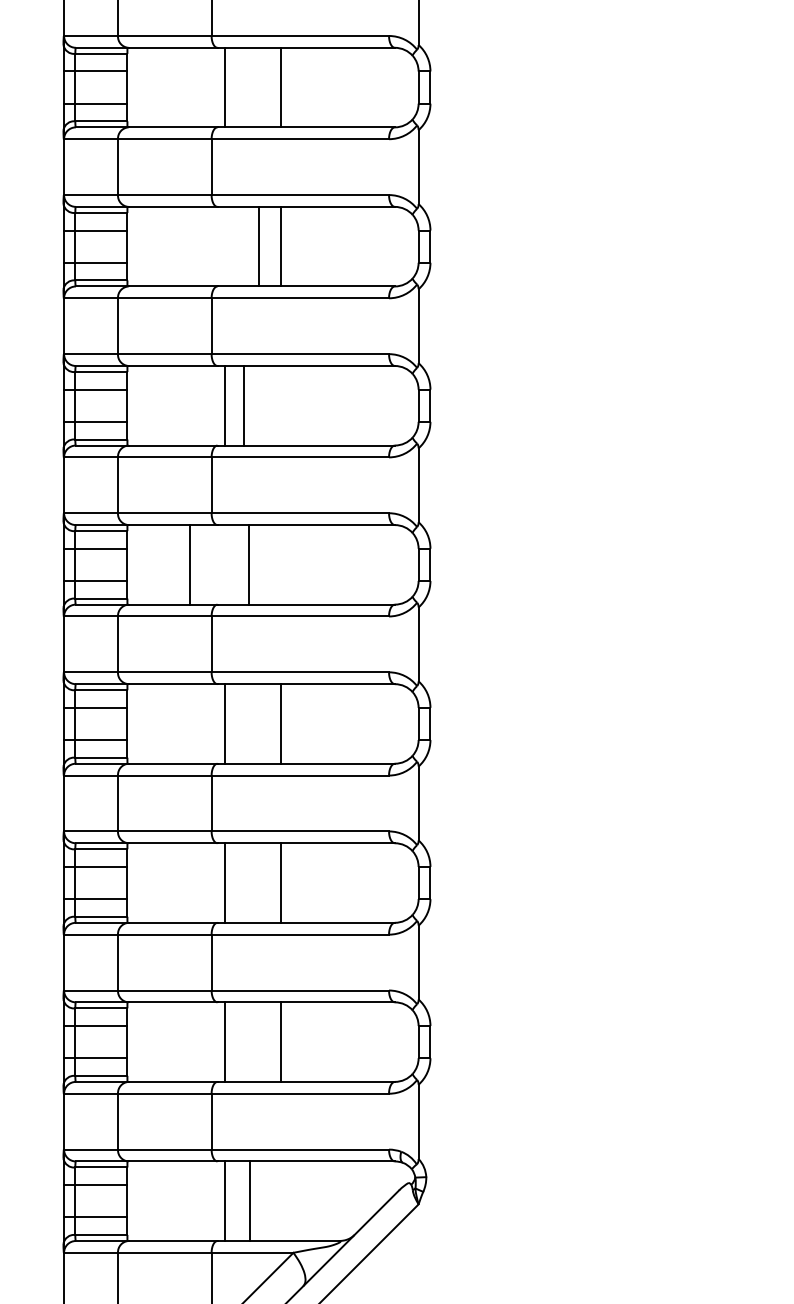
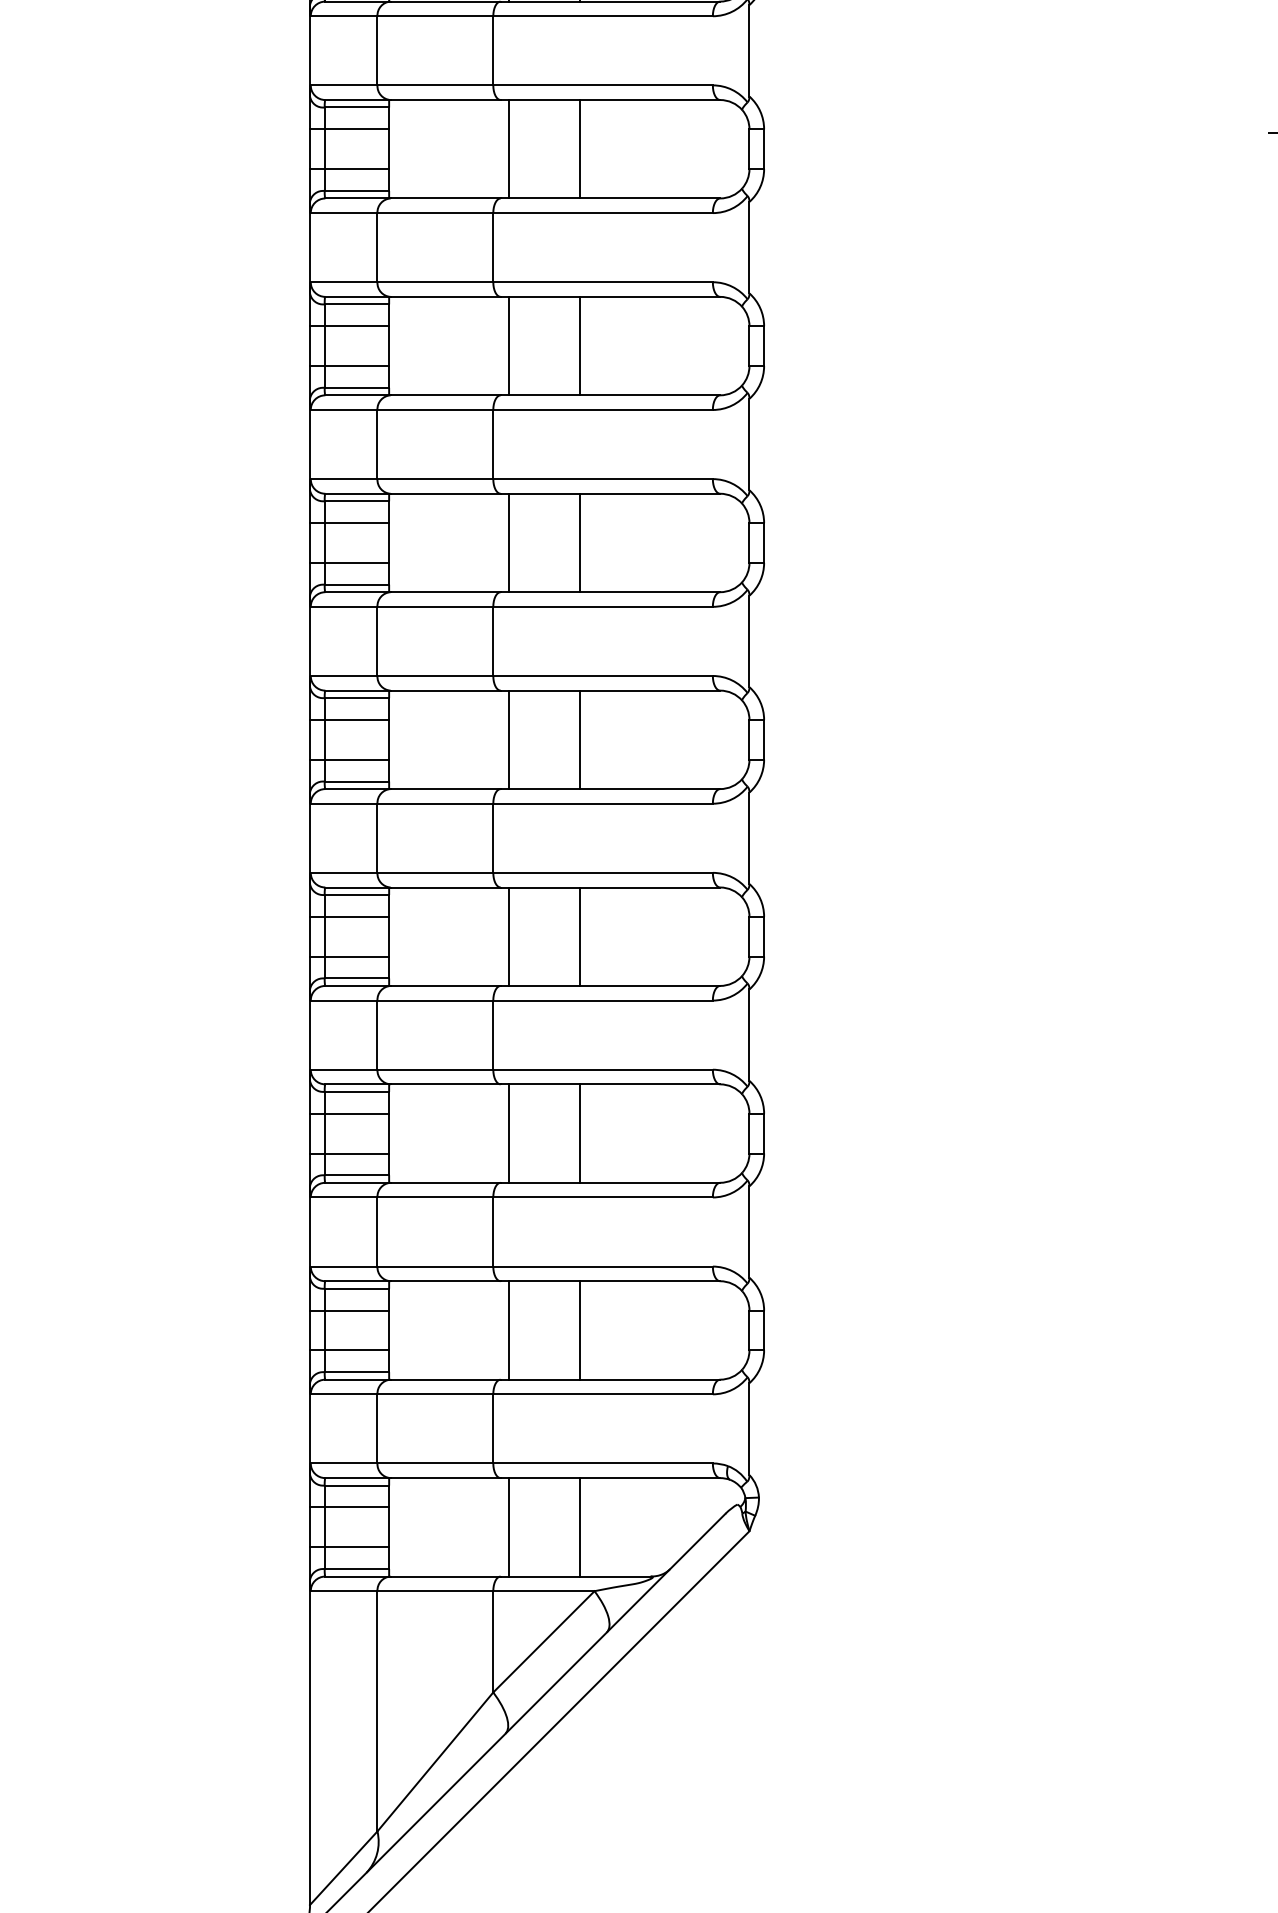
line: (259, 246) -> (509, 345), moved
line: (244, 405) -> (579, 542), moved
line: (189, 564) -> (509, 739), moved
line: (248, 564) -> (579, 739), moved
line: (249, 1201) -> (579, 1527), moved

